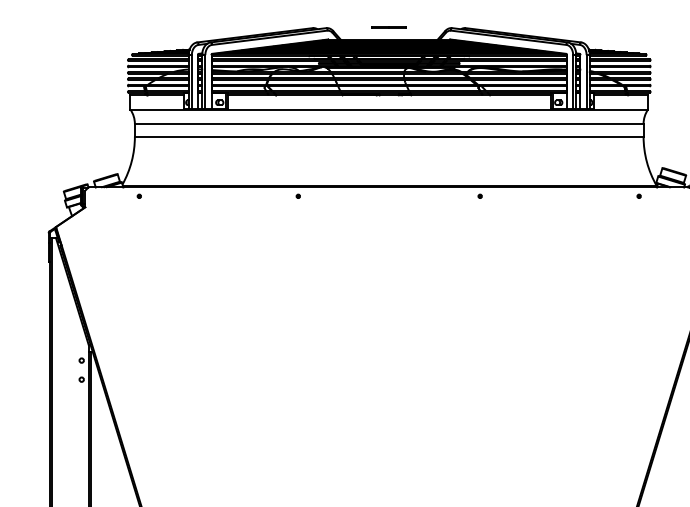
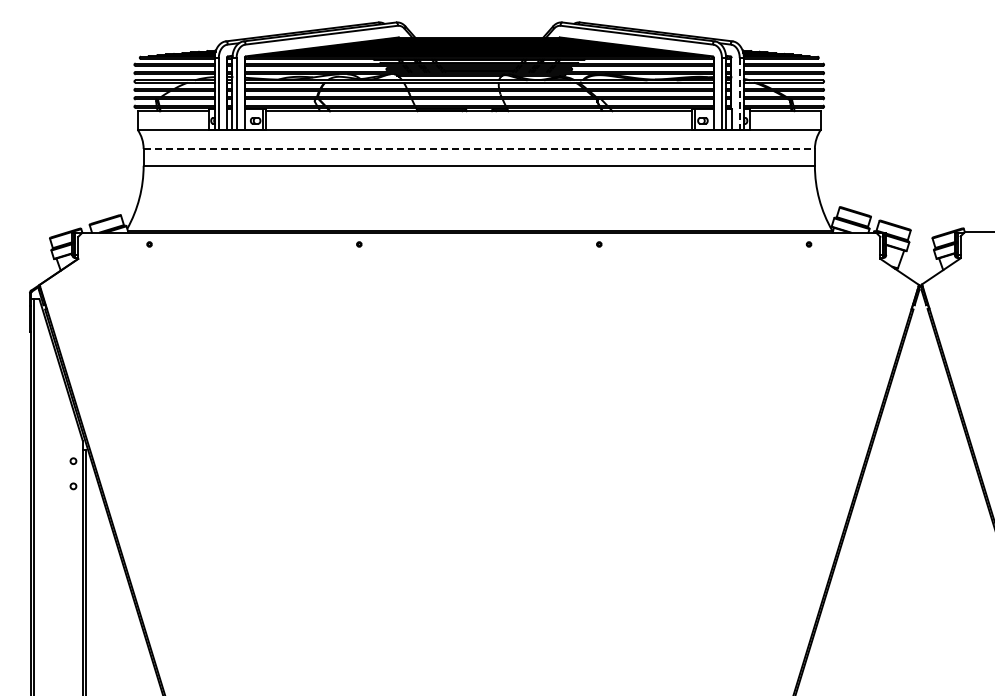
line: (389, 27) -> (479, 21), removed
line: (586, 81) -> (739, 93), solid -> dashed
line: (389, 123) -> (479, 148), solid -> dashed

